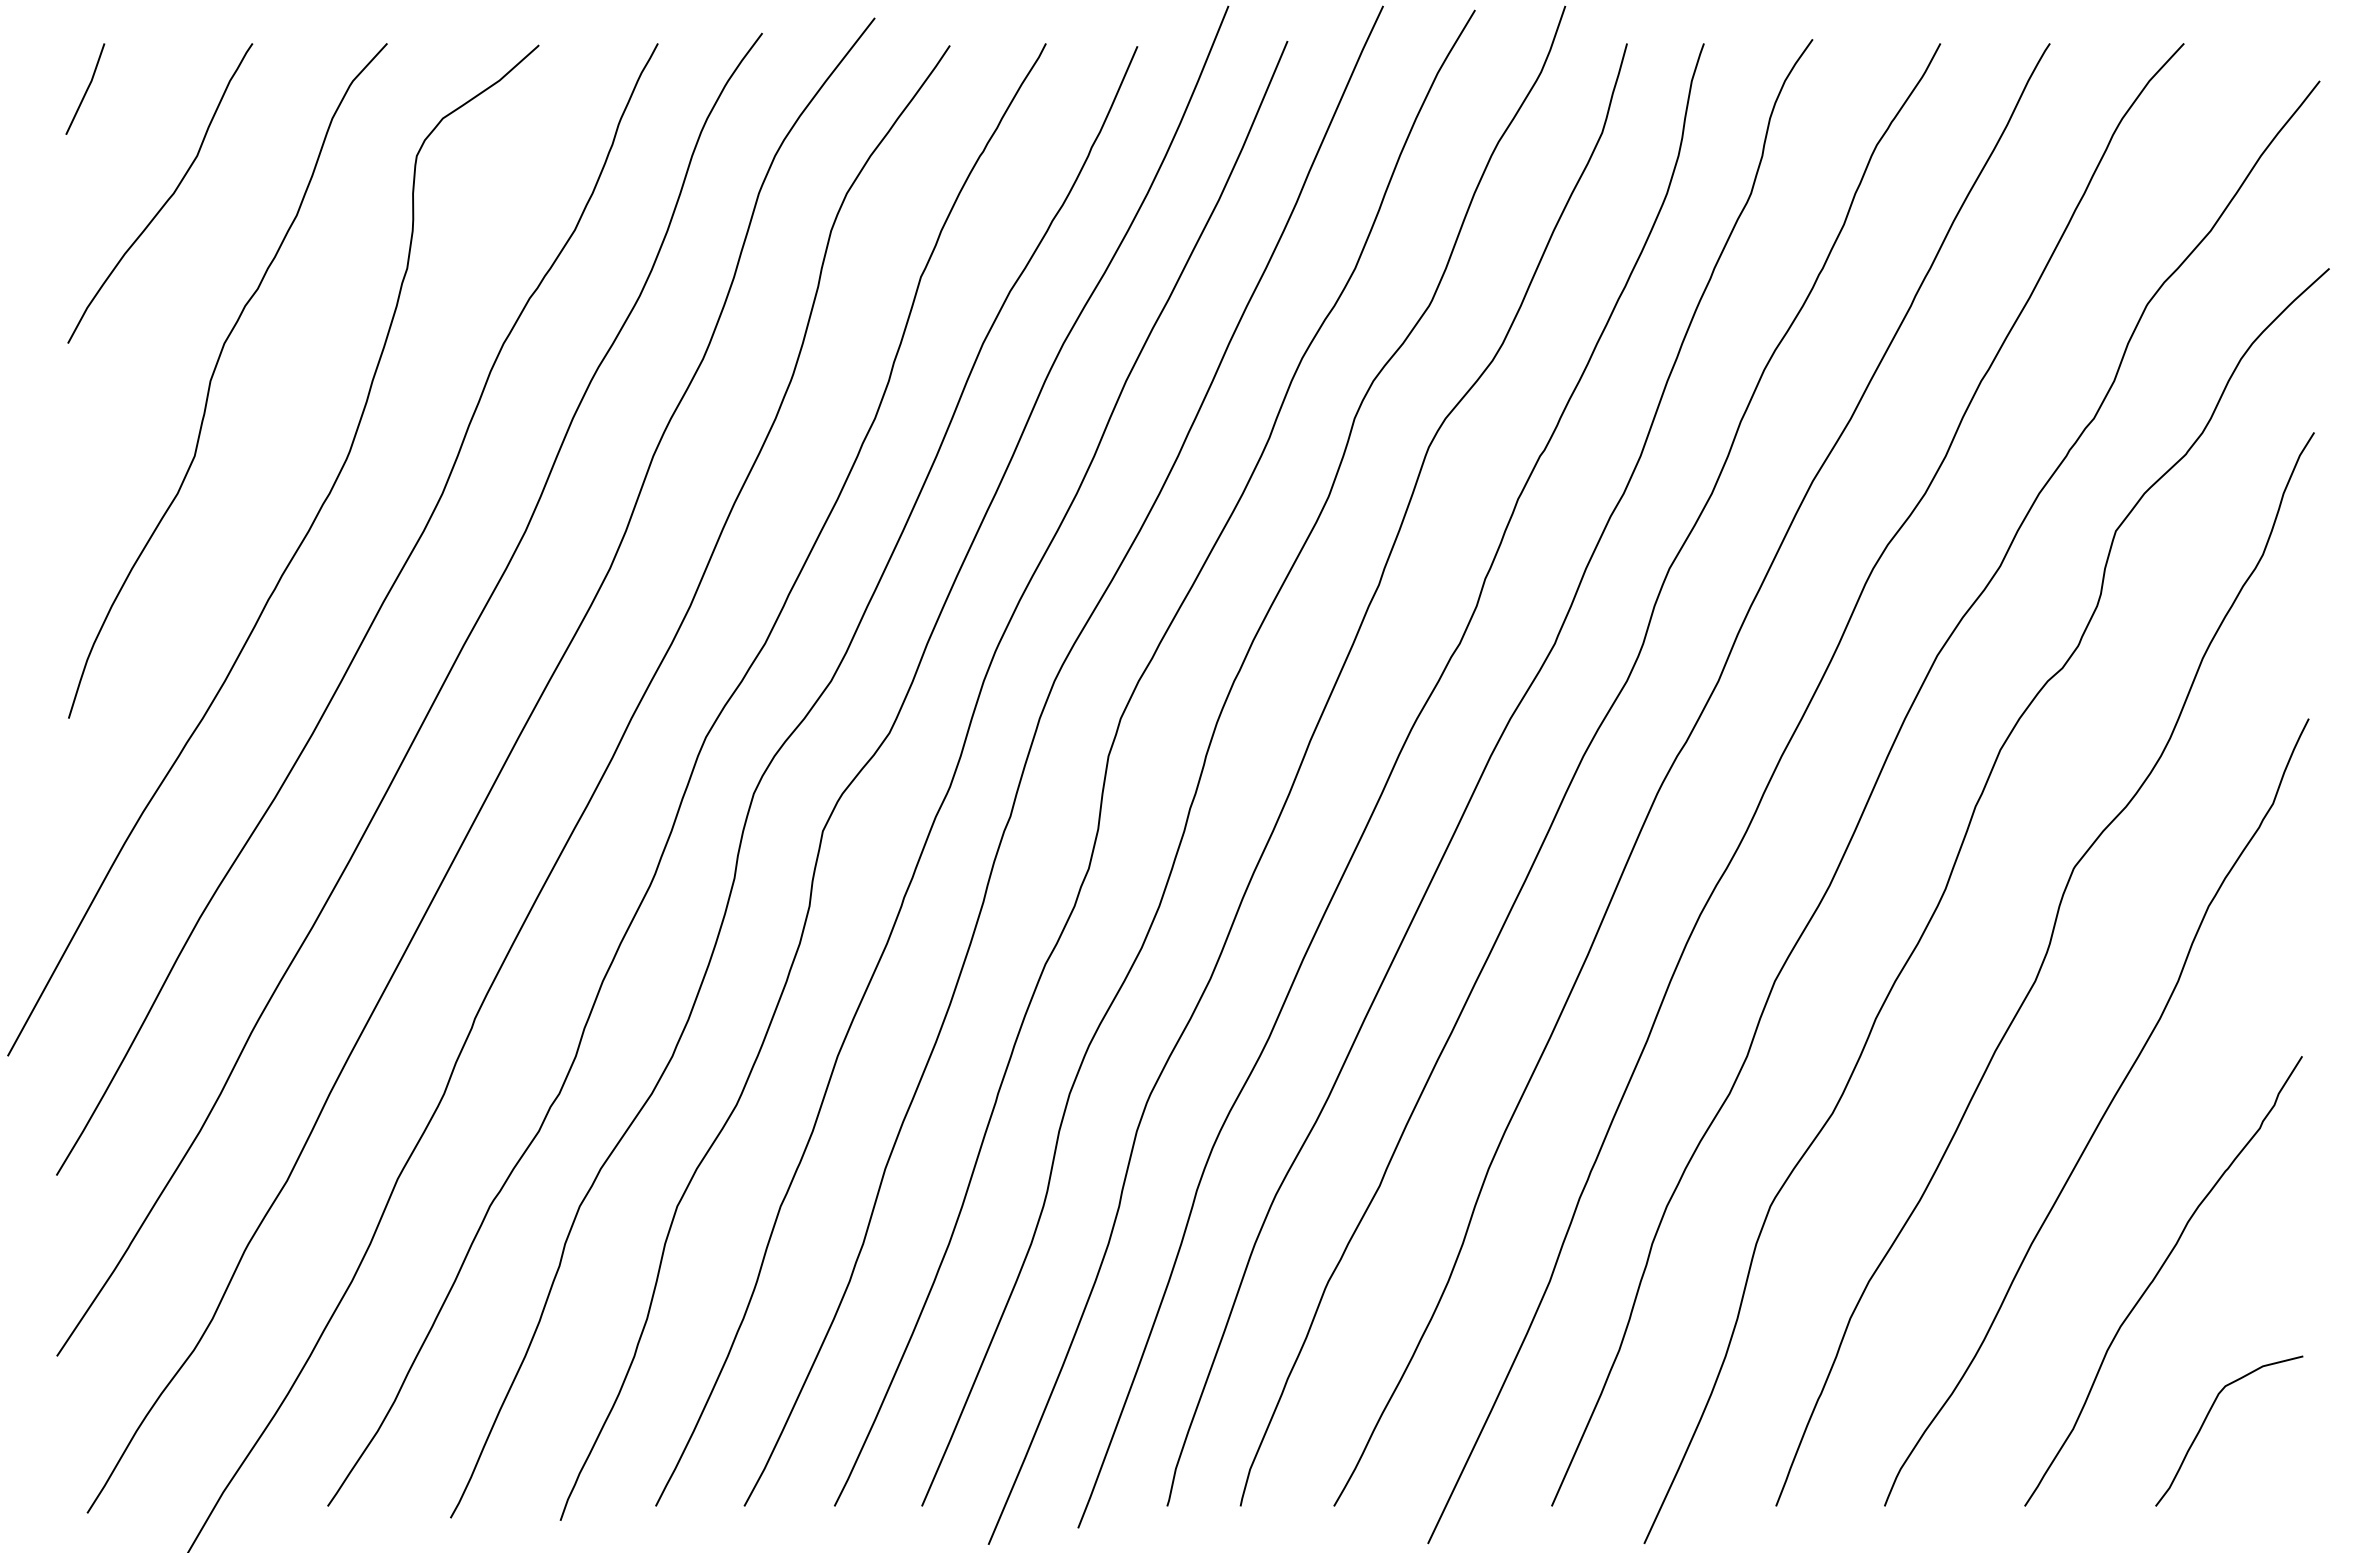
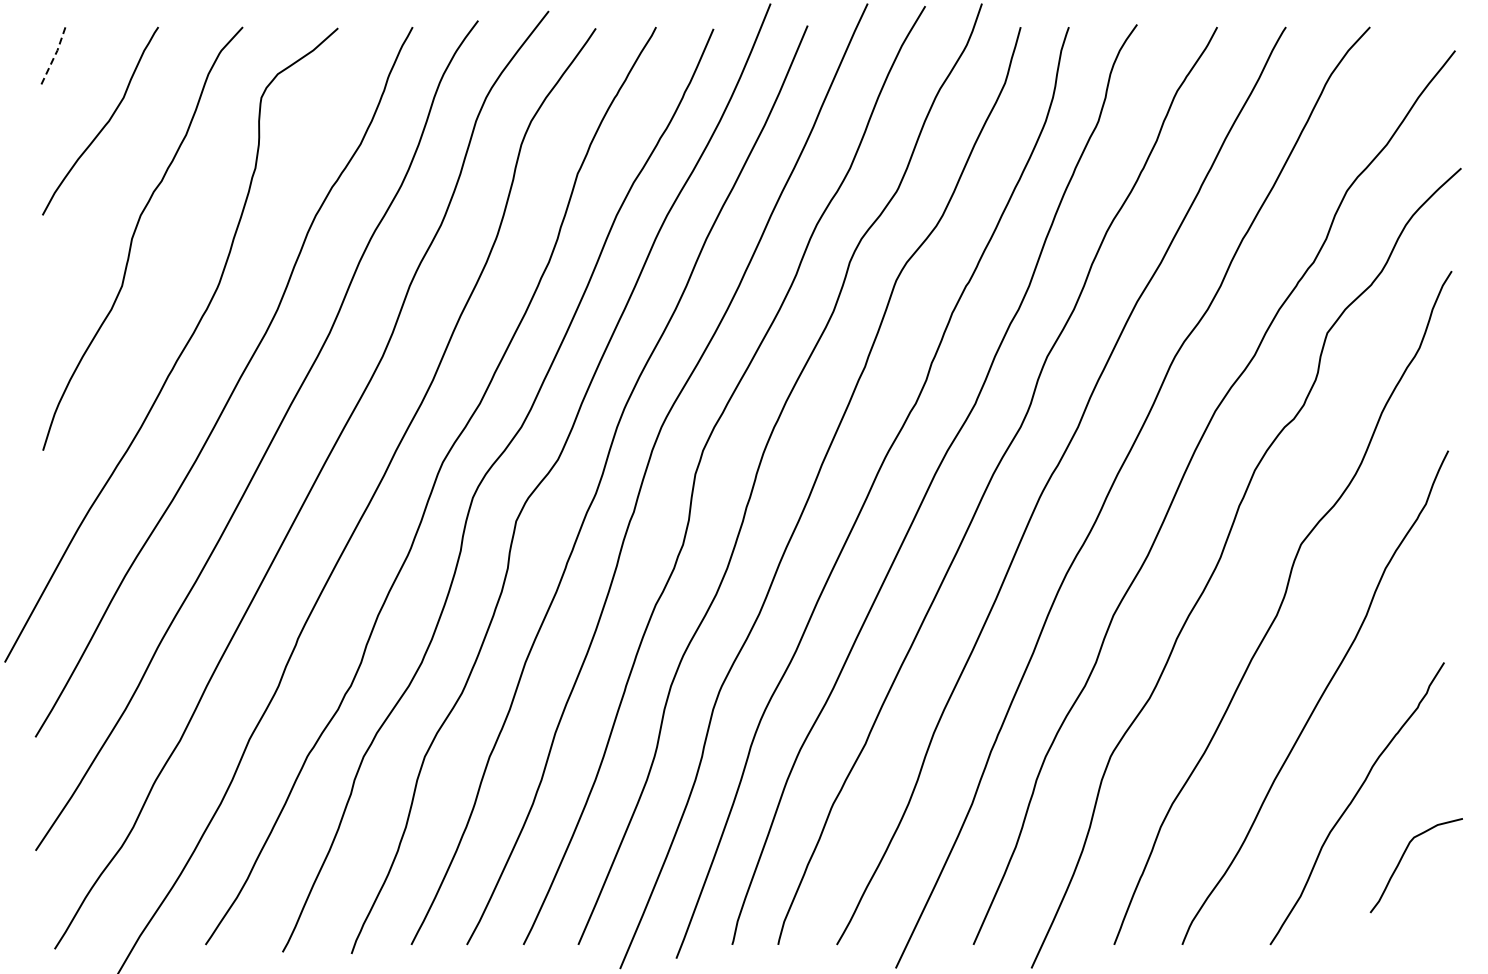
line: (86, 90) -> (54, 56), solid -> dashed
curve: (2206, 1419) -> (1402, 858), moved

